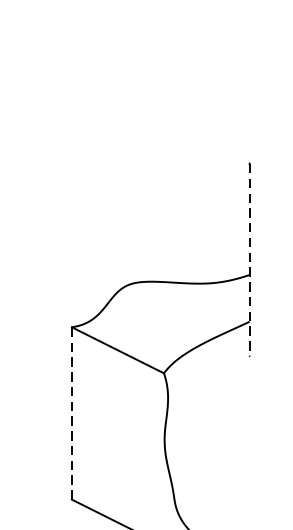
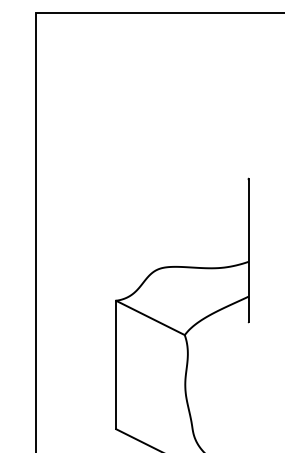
line: (249, 261) -> (248, 251), dashed -> solid
line: (72, 412) -> (116, 364), dashed -> solid

